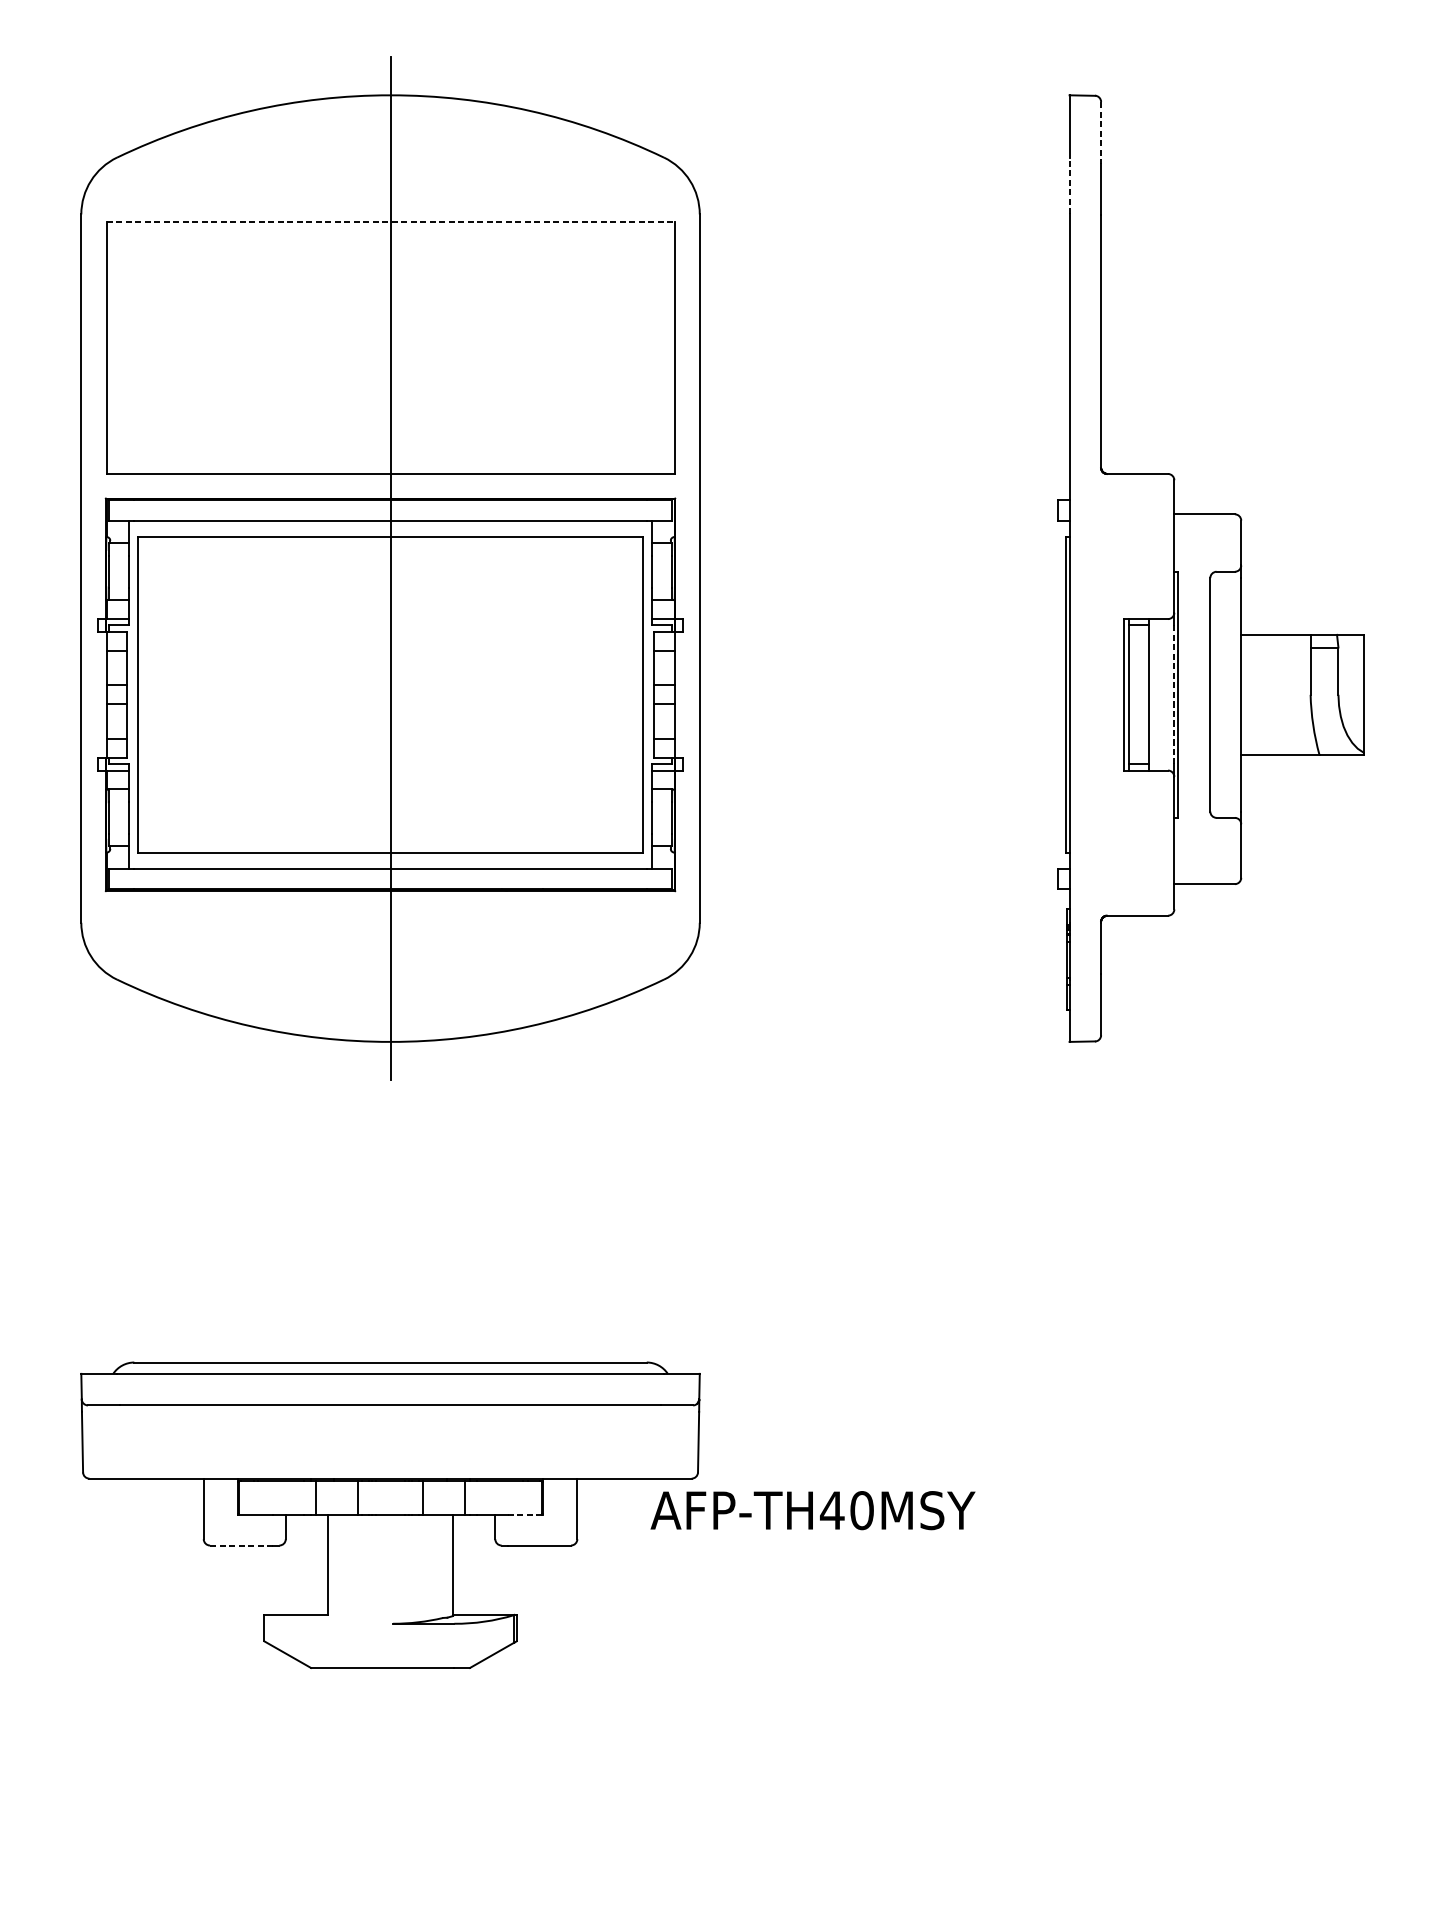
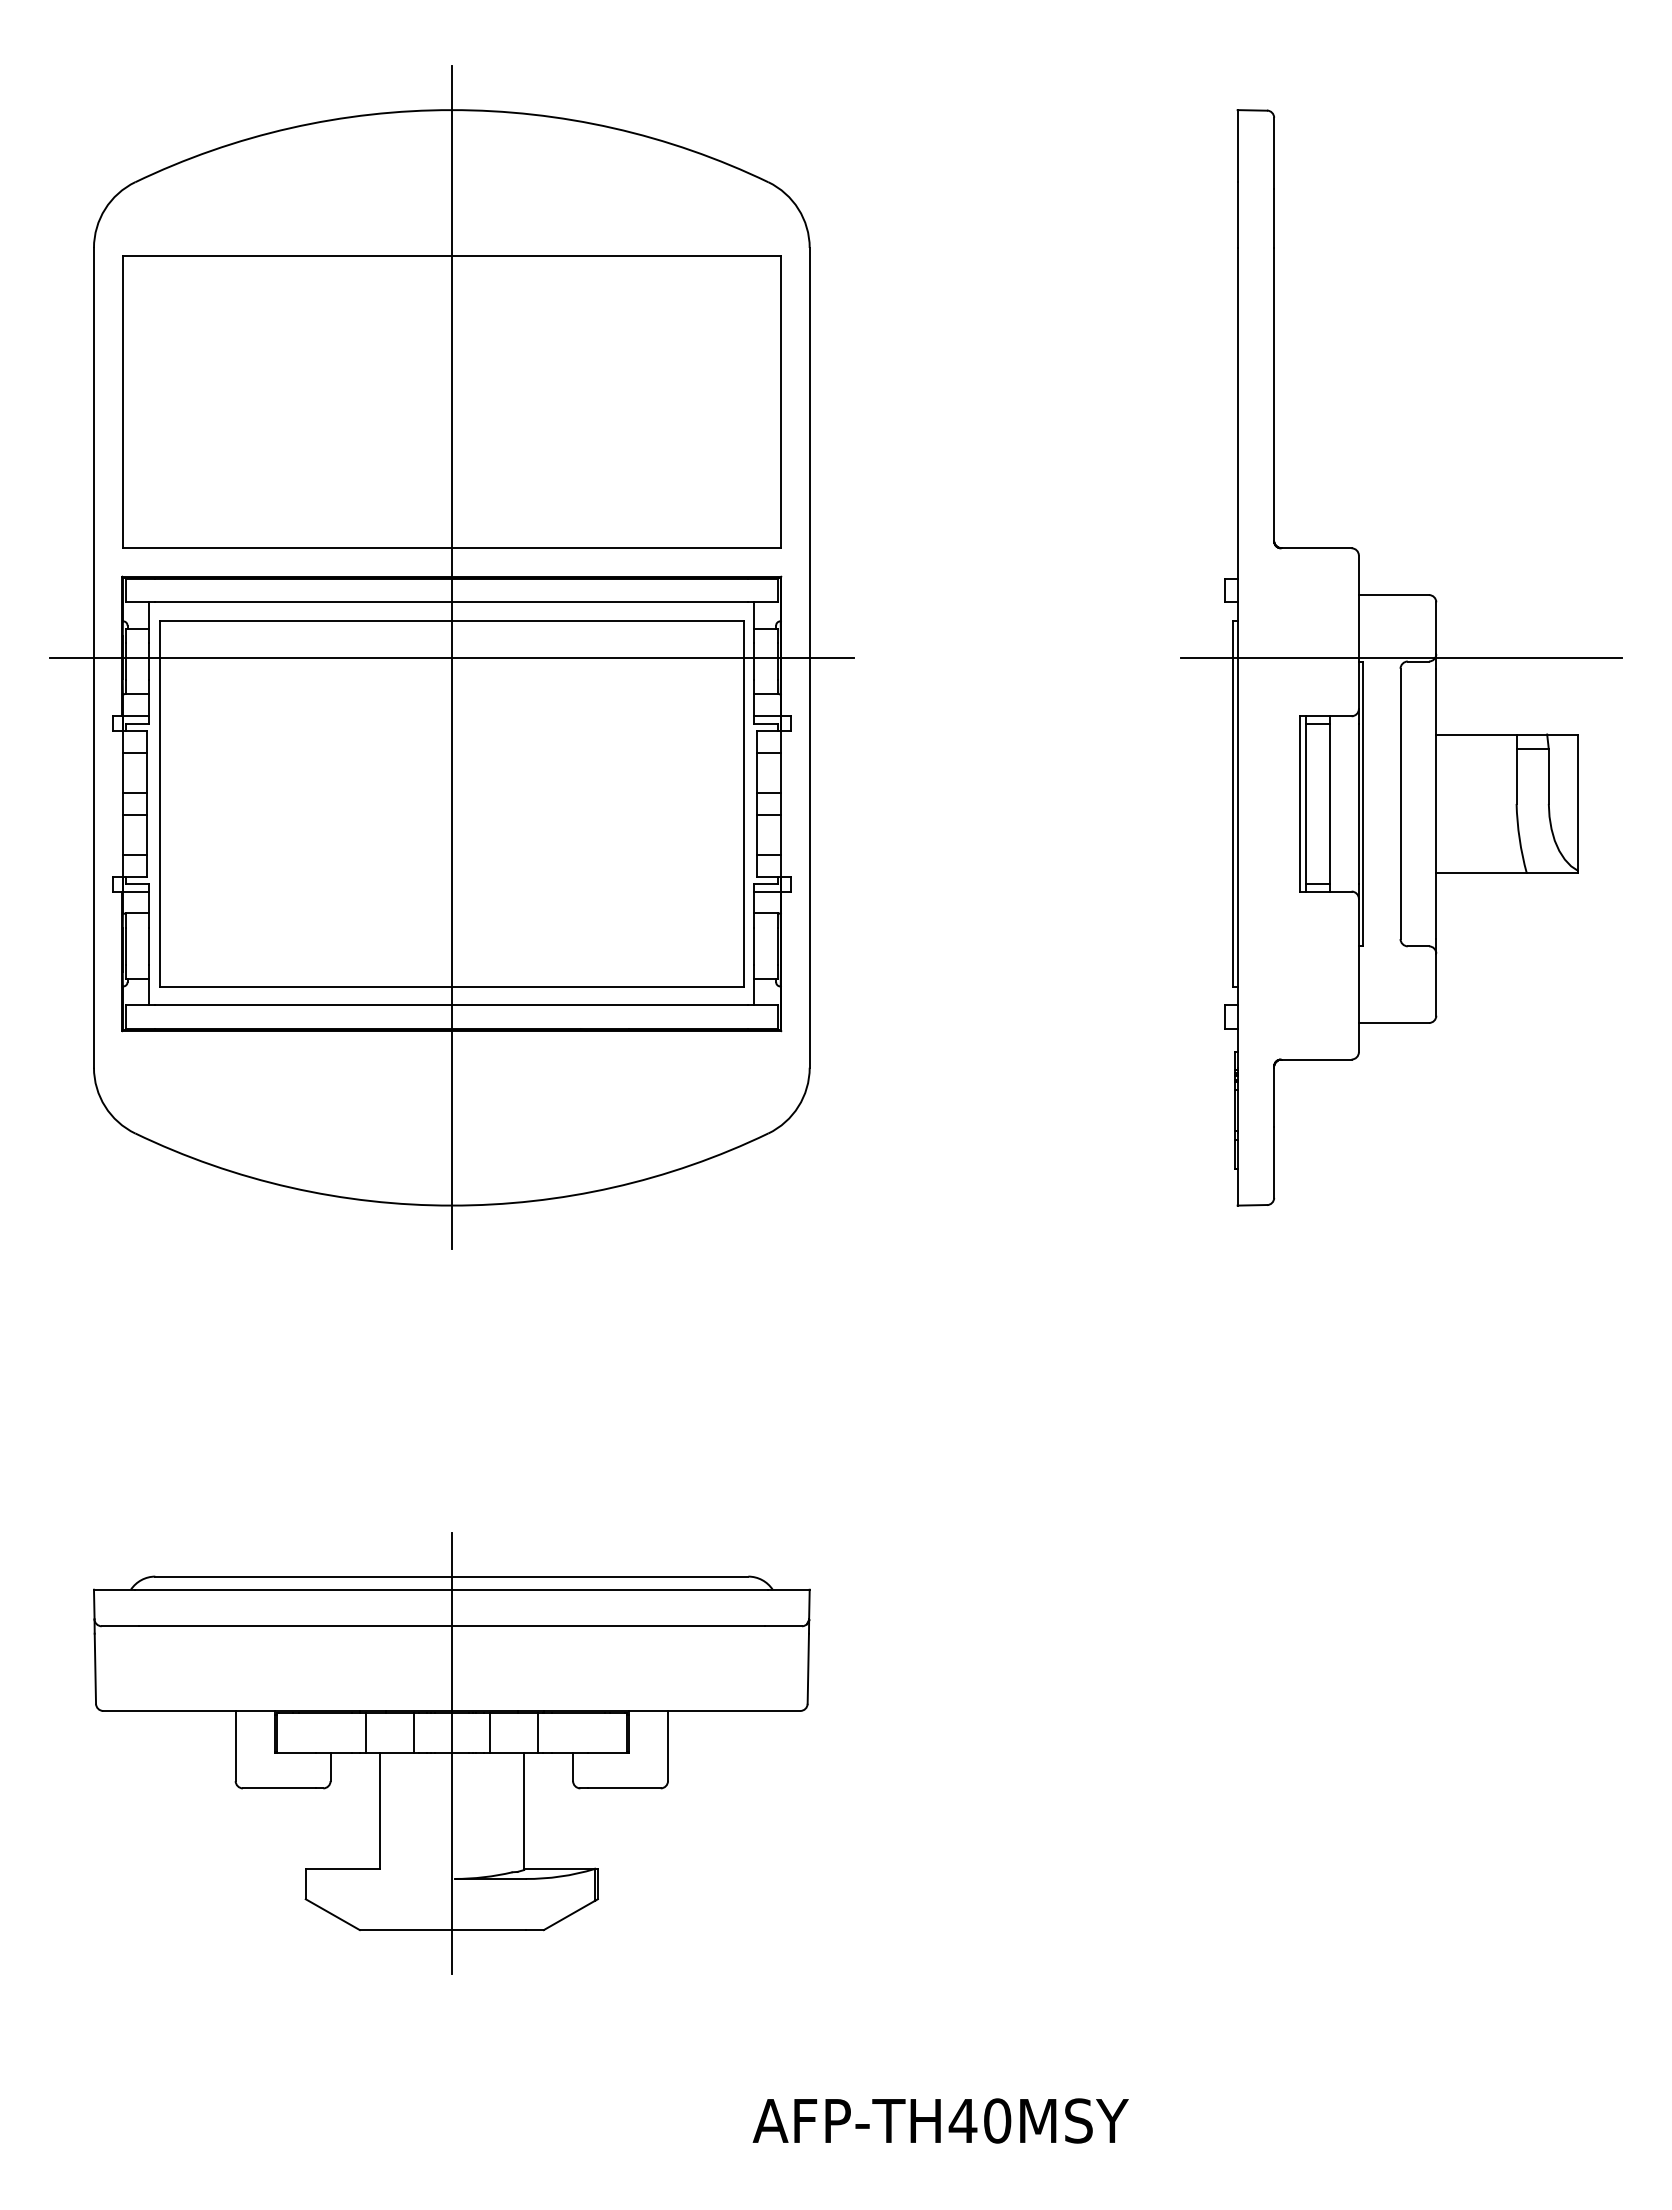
line: (1101, 132) -> (1274, 153), dashed -> solid
line: (1069, 186) -> (1237, 215), dashed -> solid
line: (390, 221) -> (451, 256), dashed -> solid
line: (390, 568) -> (451, 657), added
line: (1210, 568) -> (1400, 657), added
line: (1173, 695) -> (1358, 804), dashed -> solid
text: (812, 1510) -> (940, 2120), moved
line: (390, 1514) -> (451, 1752), added
line: (525, 1514) -> (608, 1752), dashed -> solid
line: (241, 1545) -> (279, 1788), dashed -> solid

